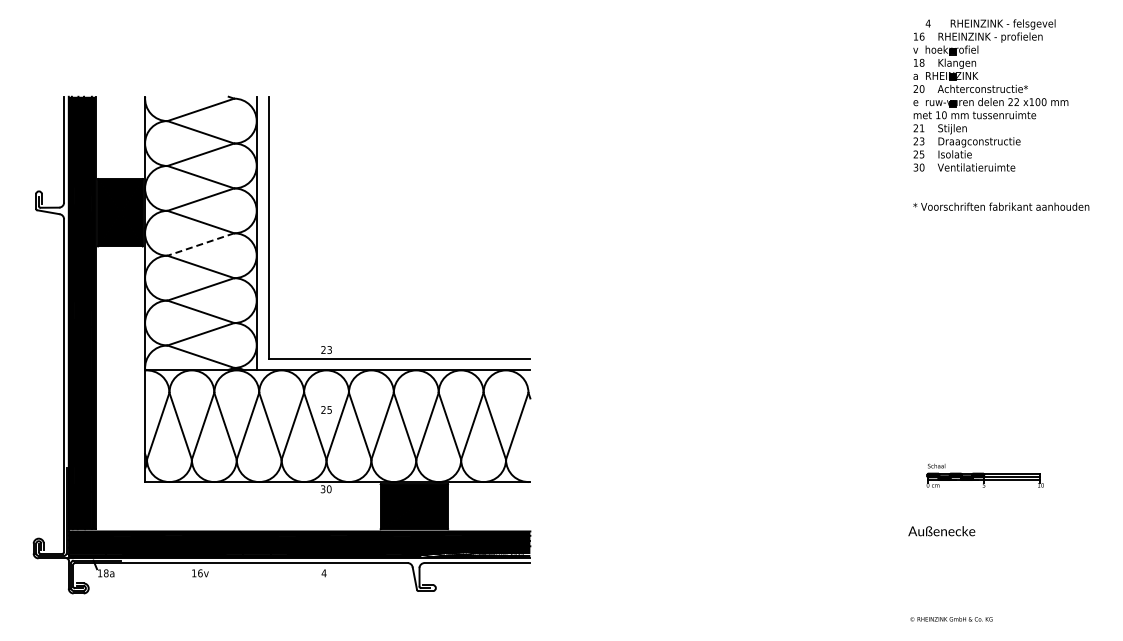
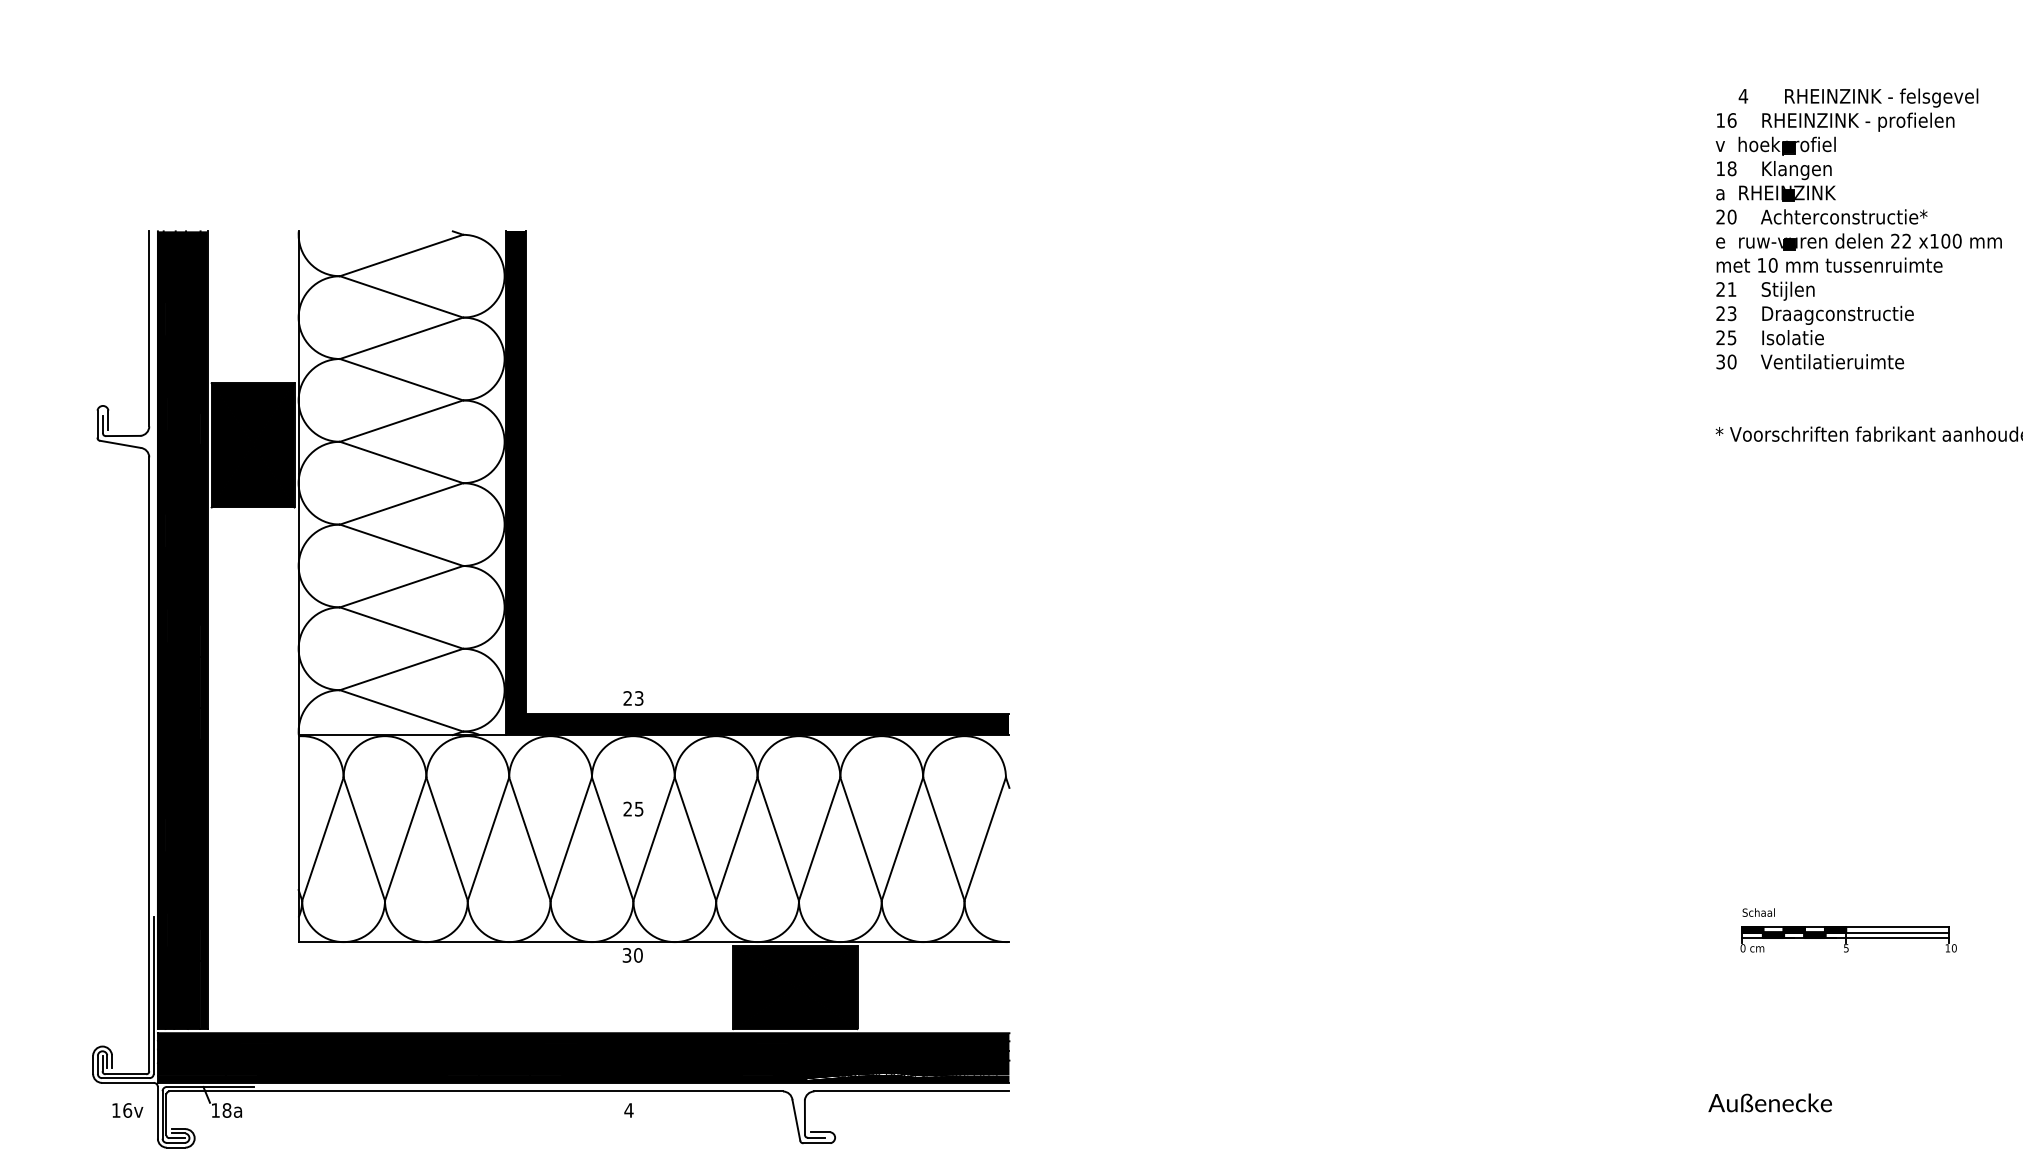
fill: (393, 232) -> (756, 481), added
line: (200, 244) -> (400, 503), dashed -> solid
text: (941, 531) -> (1769, 1103), moved
text: (200, 573) -> (127, 1110), moved

